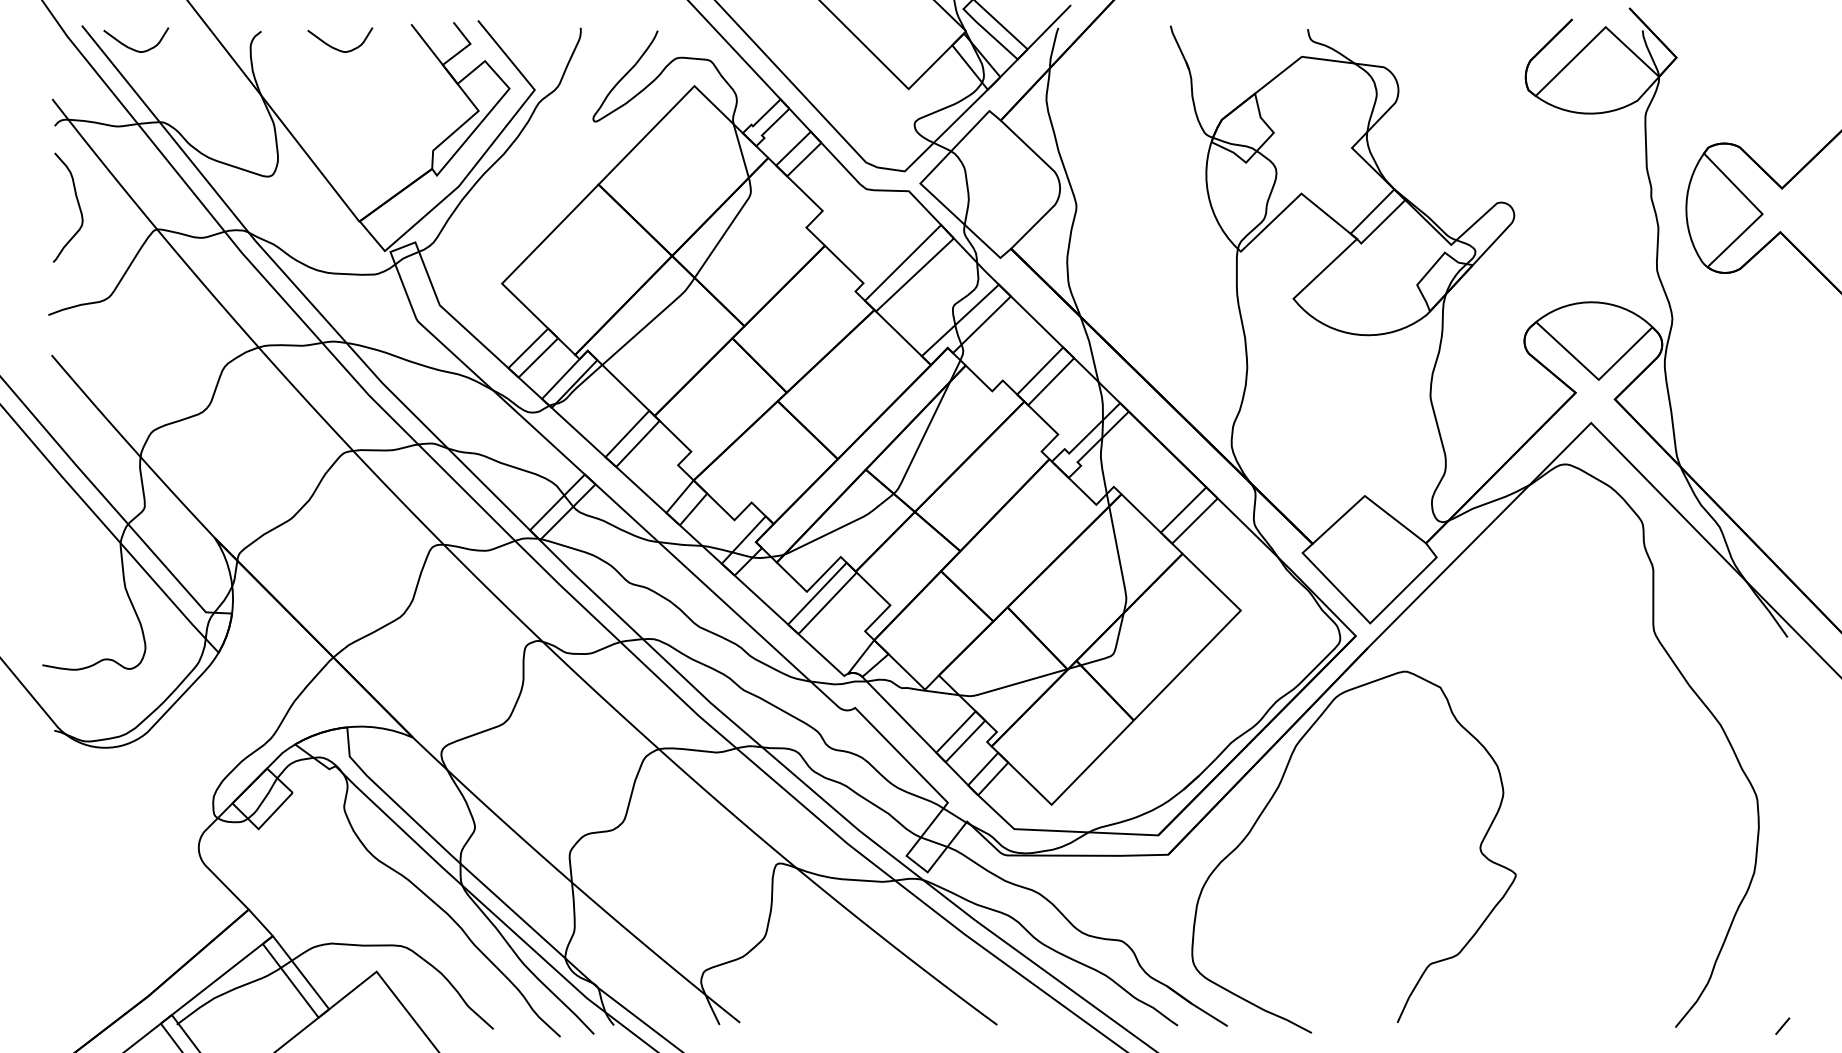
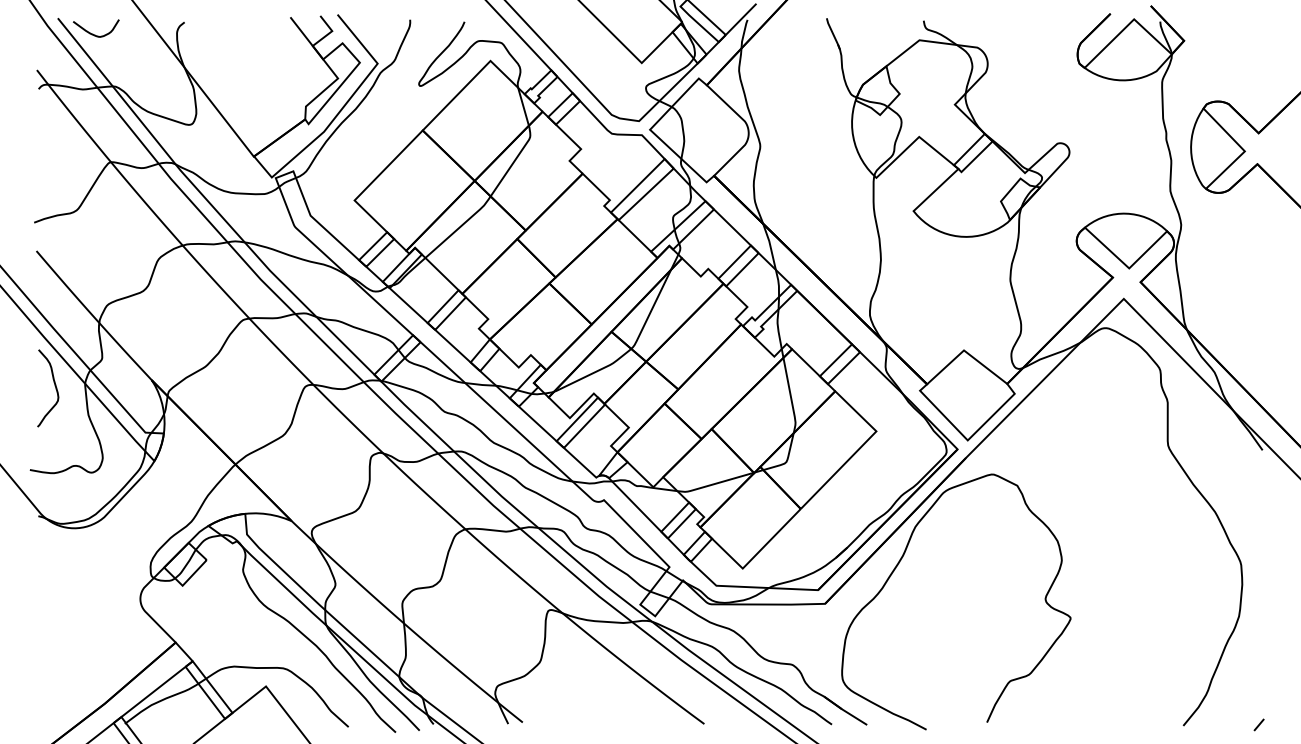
curve: (335, 47) -> (236, 33), removed
curve: (77, 203) -> (54, 385), moved

